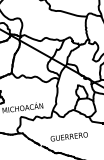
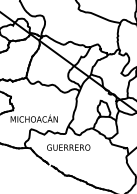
text: (69, 136) -> (68, 147), moved

